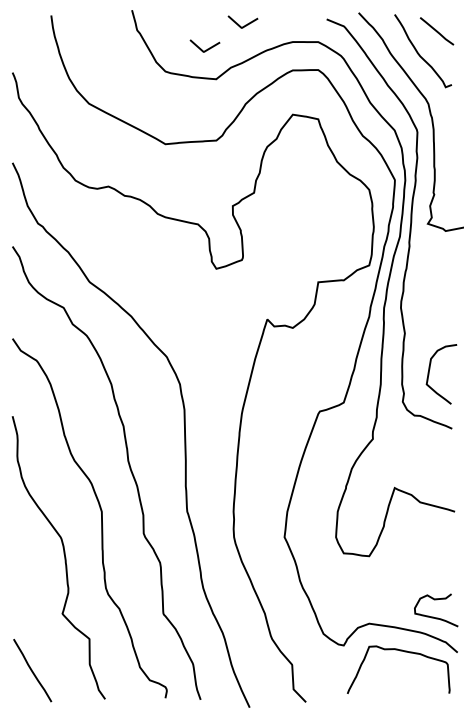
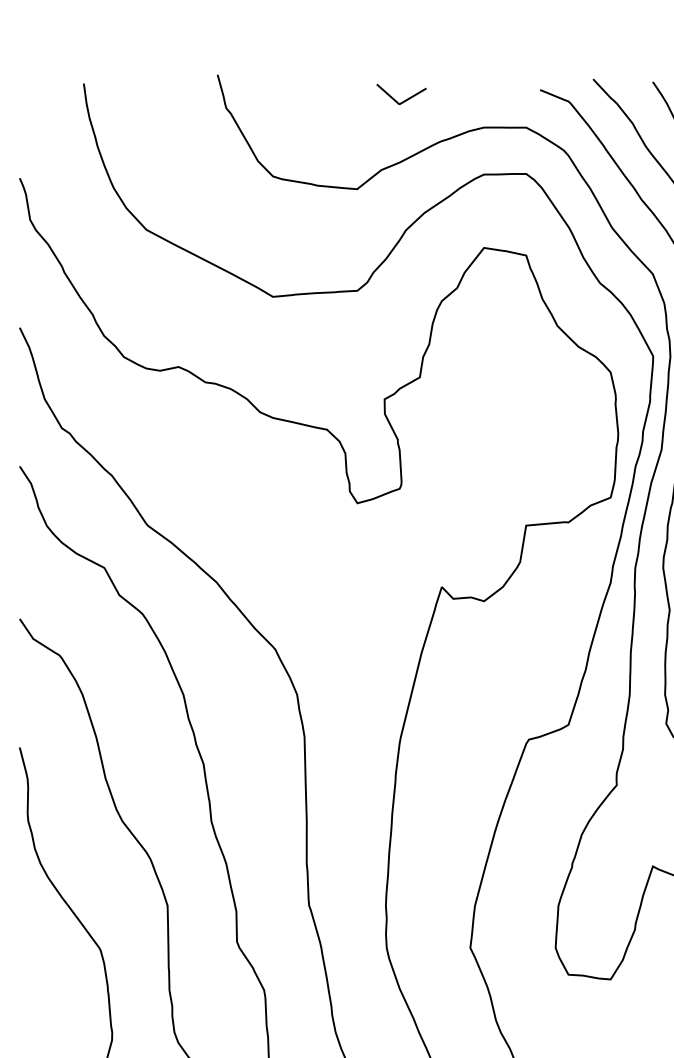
curve: (201, 48) -> (332, 138), removed

